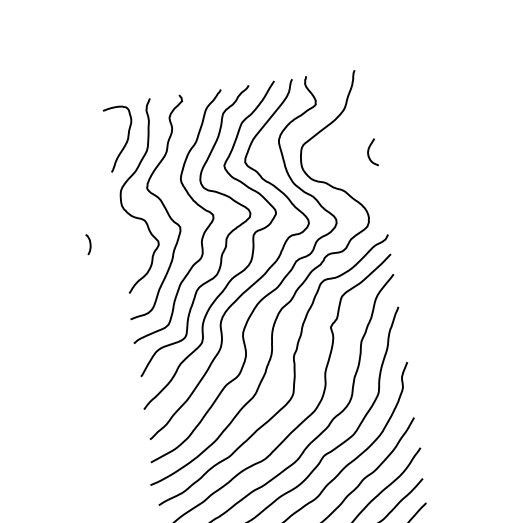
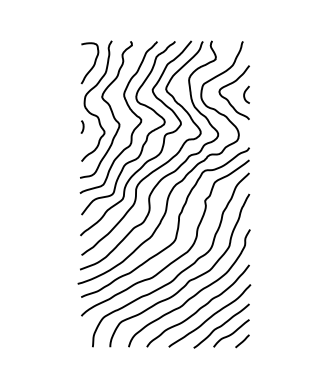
curve: (343, 142) -> (229, 85), added
curve: (88, 243) -> (82, 126), moved

